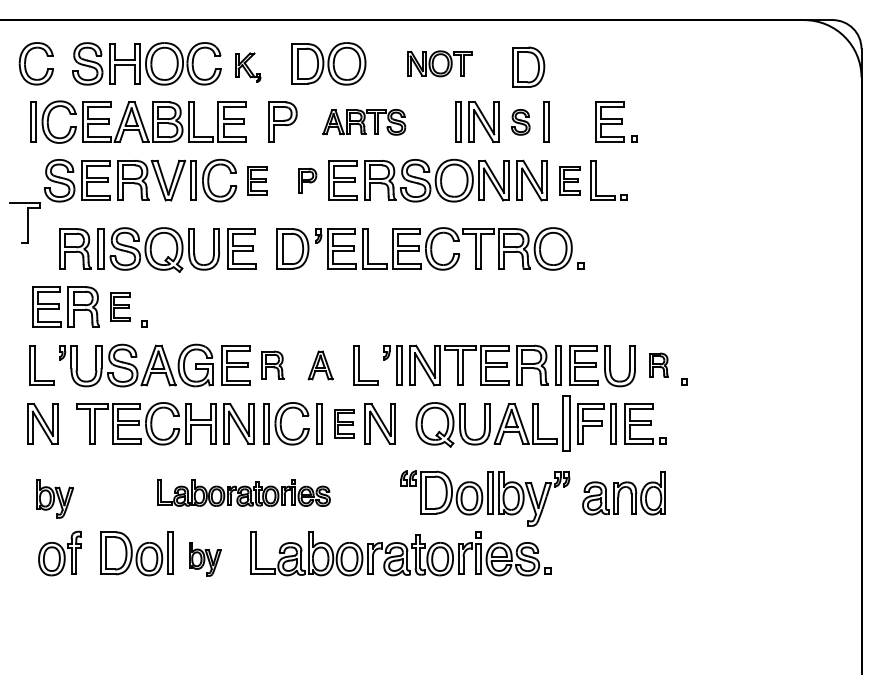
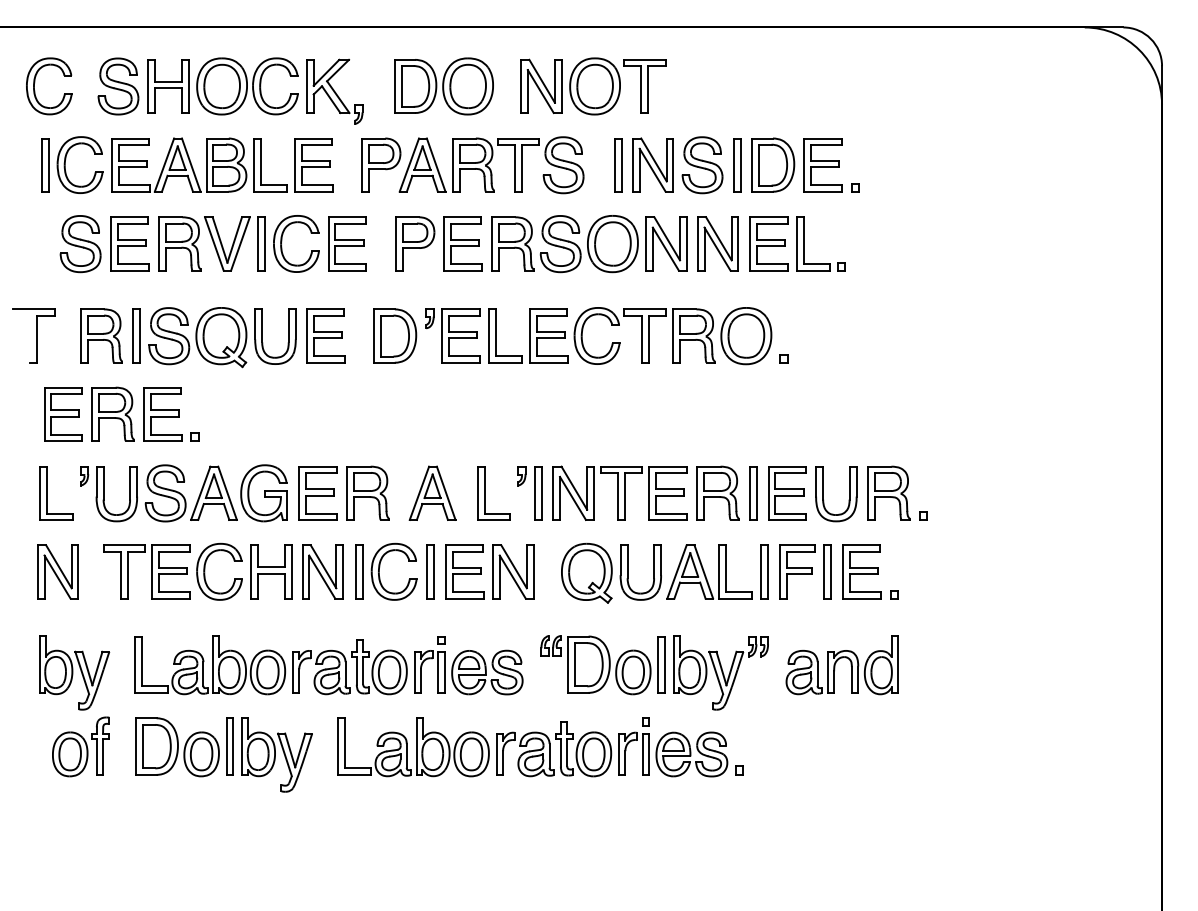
part: (439, 63) -> (593, 86), size x1.67
part: (528, 66) -> (773, 164), moved
part: (247, 67) -> (334, 91), size x1.67
part: (364, 122) -> (491, 165), size x1.67
part: (520, 122) -> (702, 165), size x1.67
part: (257, 180) -> (347, 243), size x1.43
part: (307, 180) -> (415, 243), size x1.67
part: (569, 180) -> (768, 243), size x1.43
part: (24, 222) -> (33, 335), moved
part: (120, 307) -> (162, 414), size x1.43
part: (272, 364) -> (367, 492), size x1.43
part: (320, 364) -> (432, 492), size x1.43
part: (658, 364) -> (888, 492), size x1.67
part: (344, 423) -> (464, 571), size x1.43
part: (566, 423) -> (764, 571), size x0.71
part: (243, 493) -> (328, 665), size x1.67
part: (55, 498) -> (74, 672), size x1.43
part: (204, 559) -> (276, 754), size x1.67

